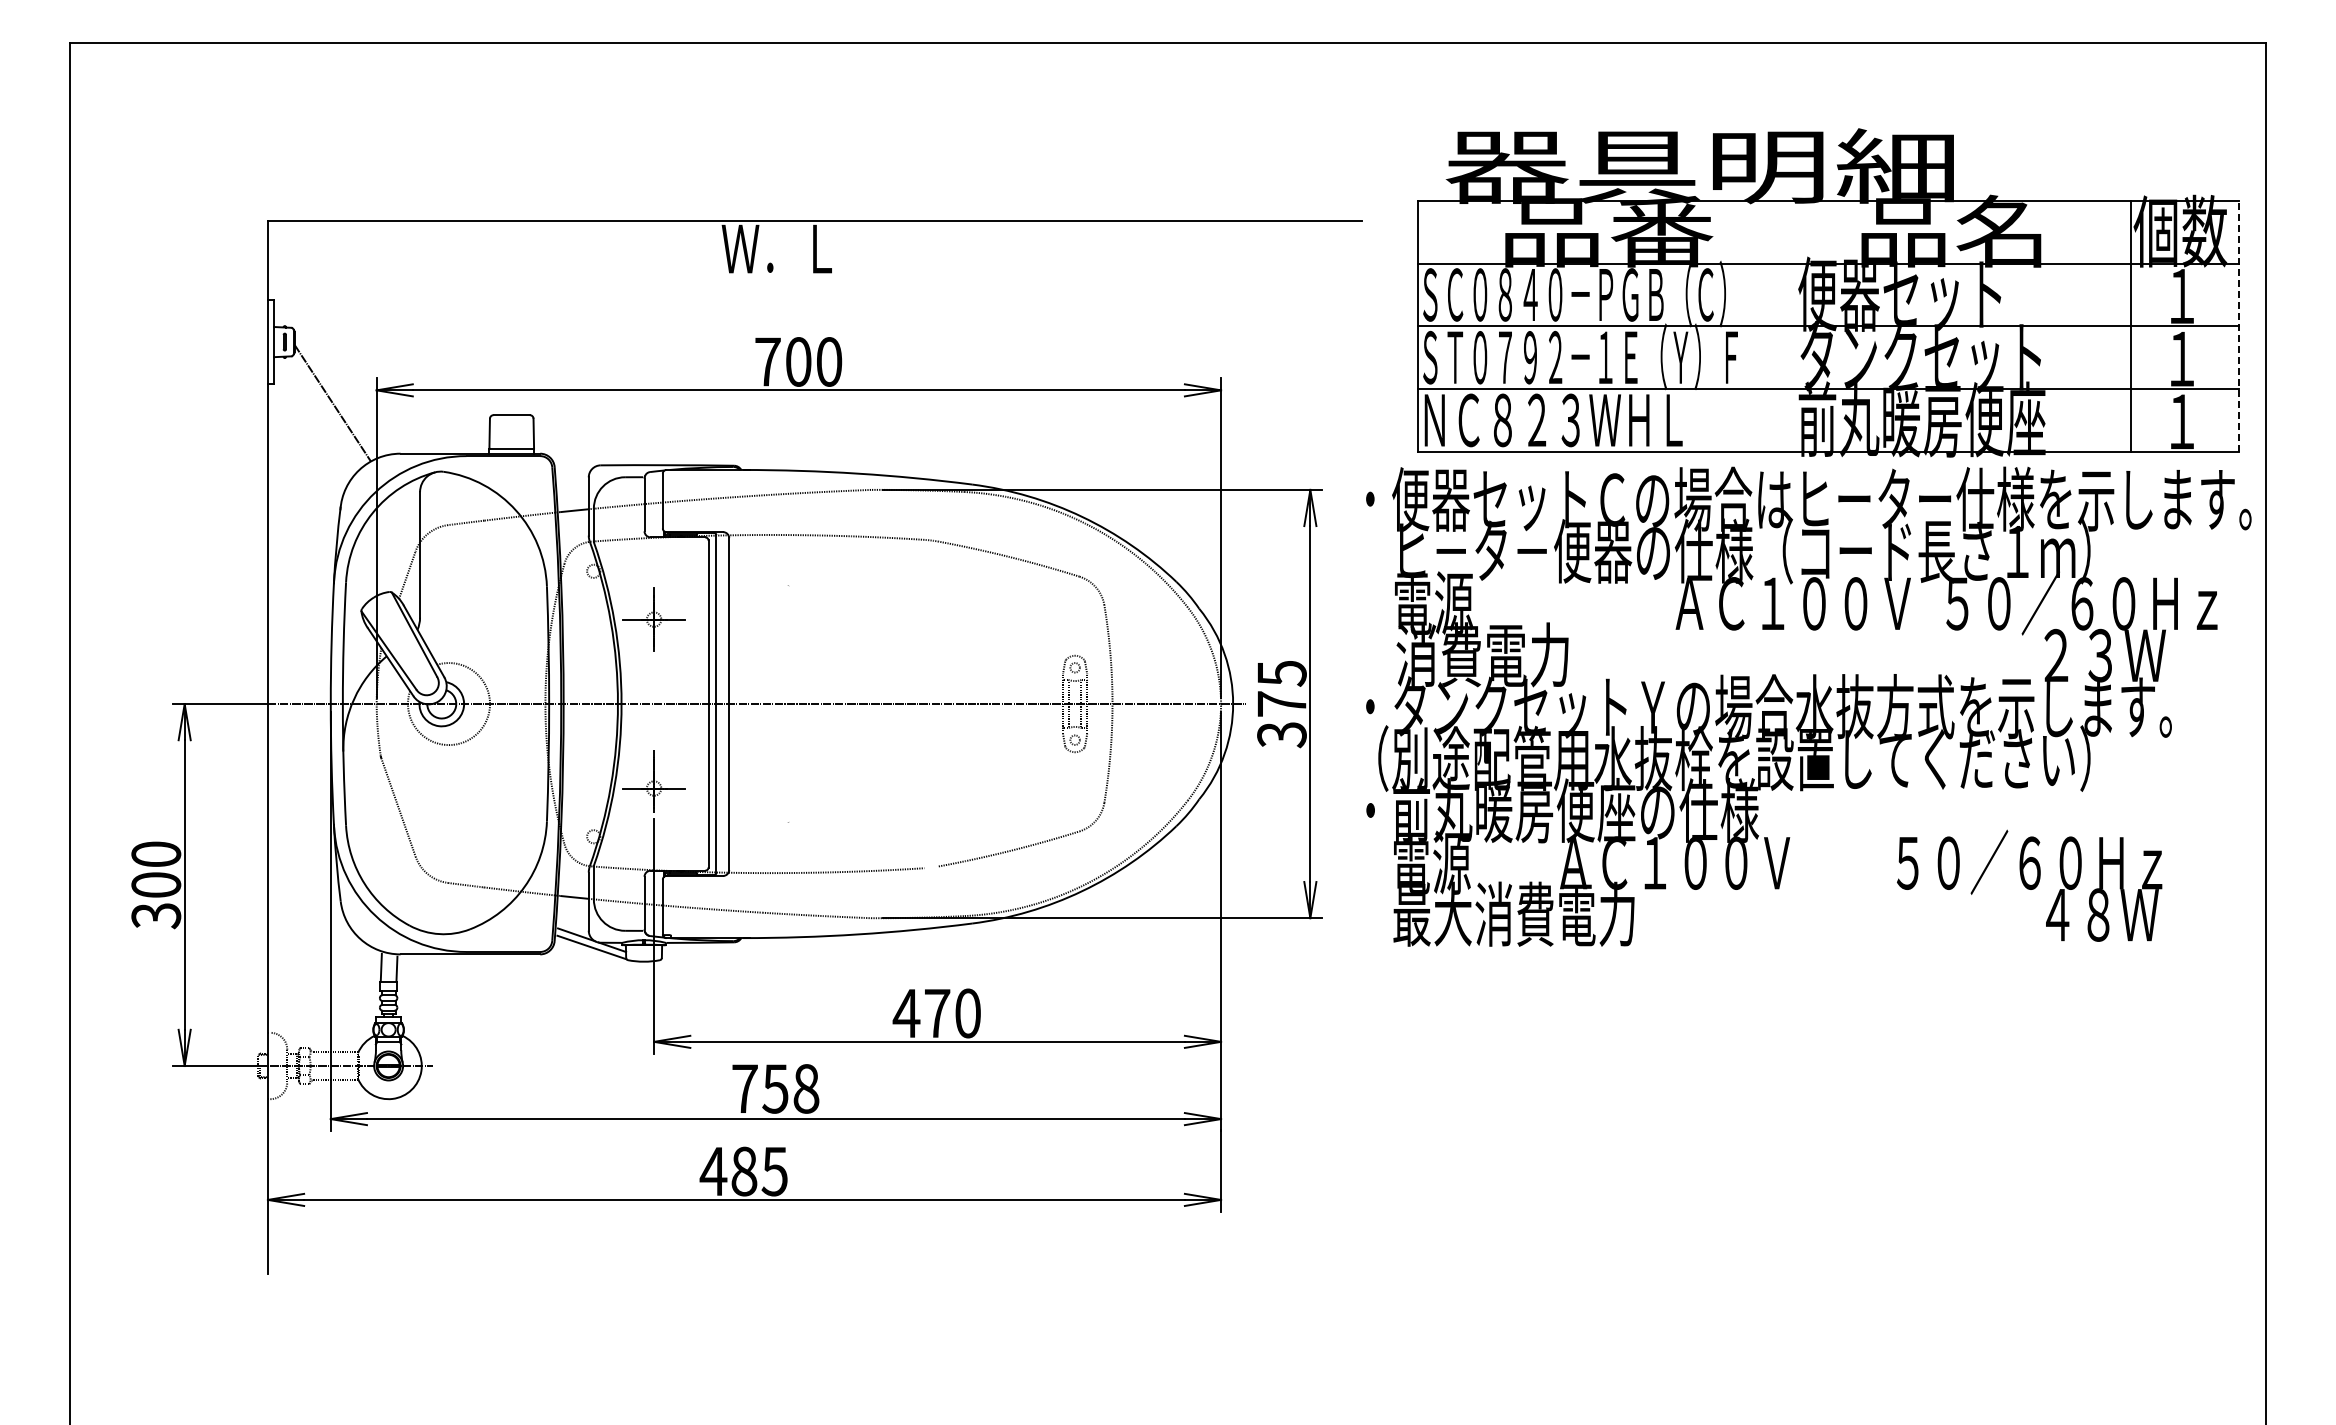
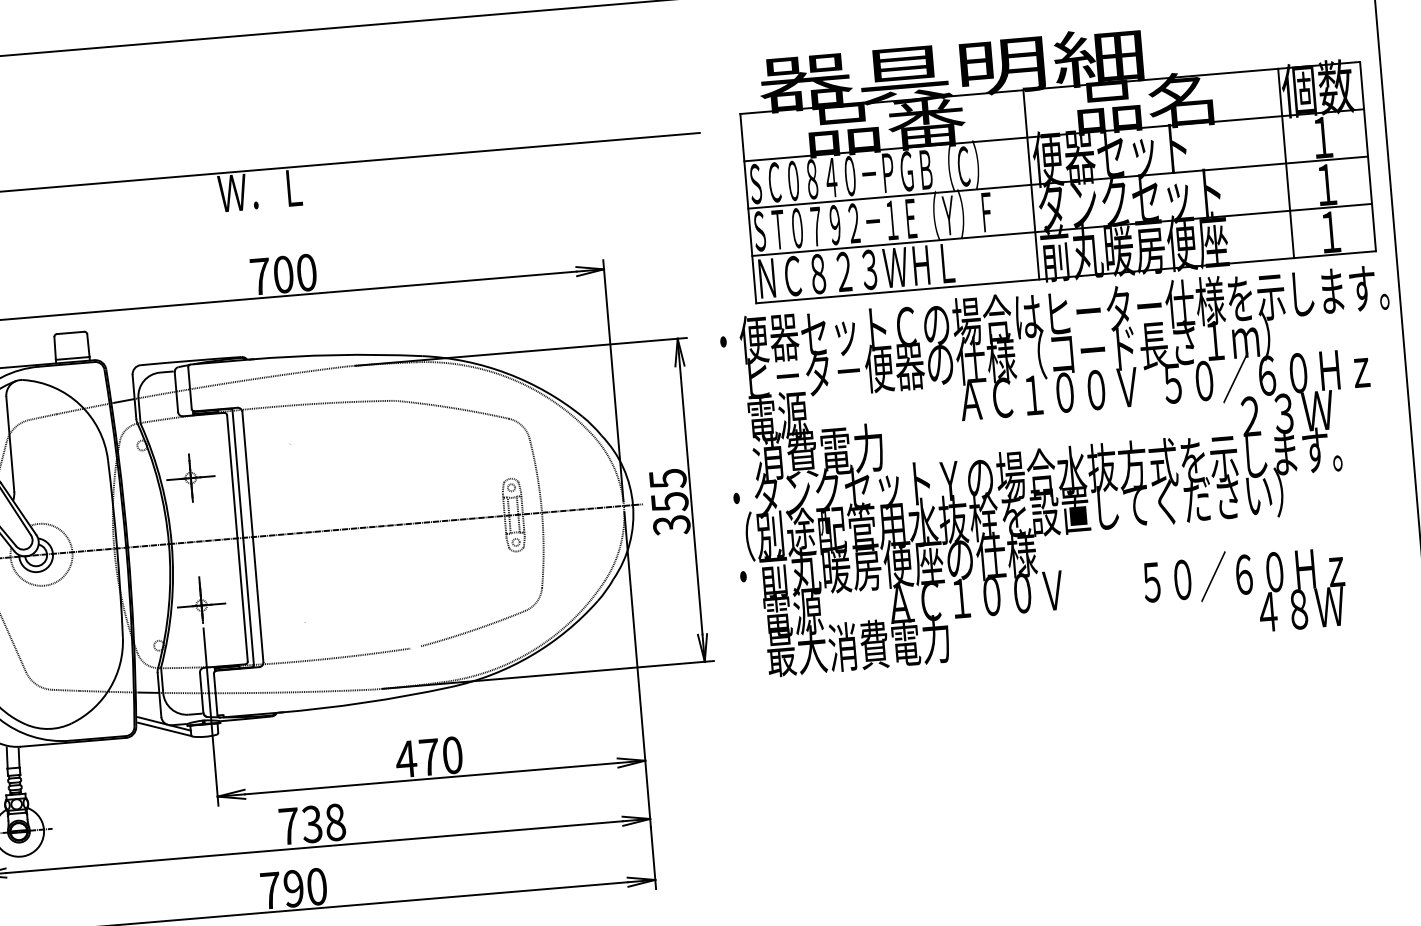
line: (1792, 325) -> (1030, 184), added
line: (2239, 325) -> (1368, 155), dashed -> solid
text: (1281, 704) -> (669, 502), 375 -> 355
text: (775, 1088) -> (312, 824), 758 -> 738
text: (743, 1171) -> (293, 888), 485 -> 790

